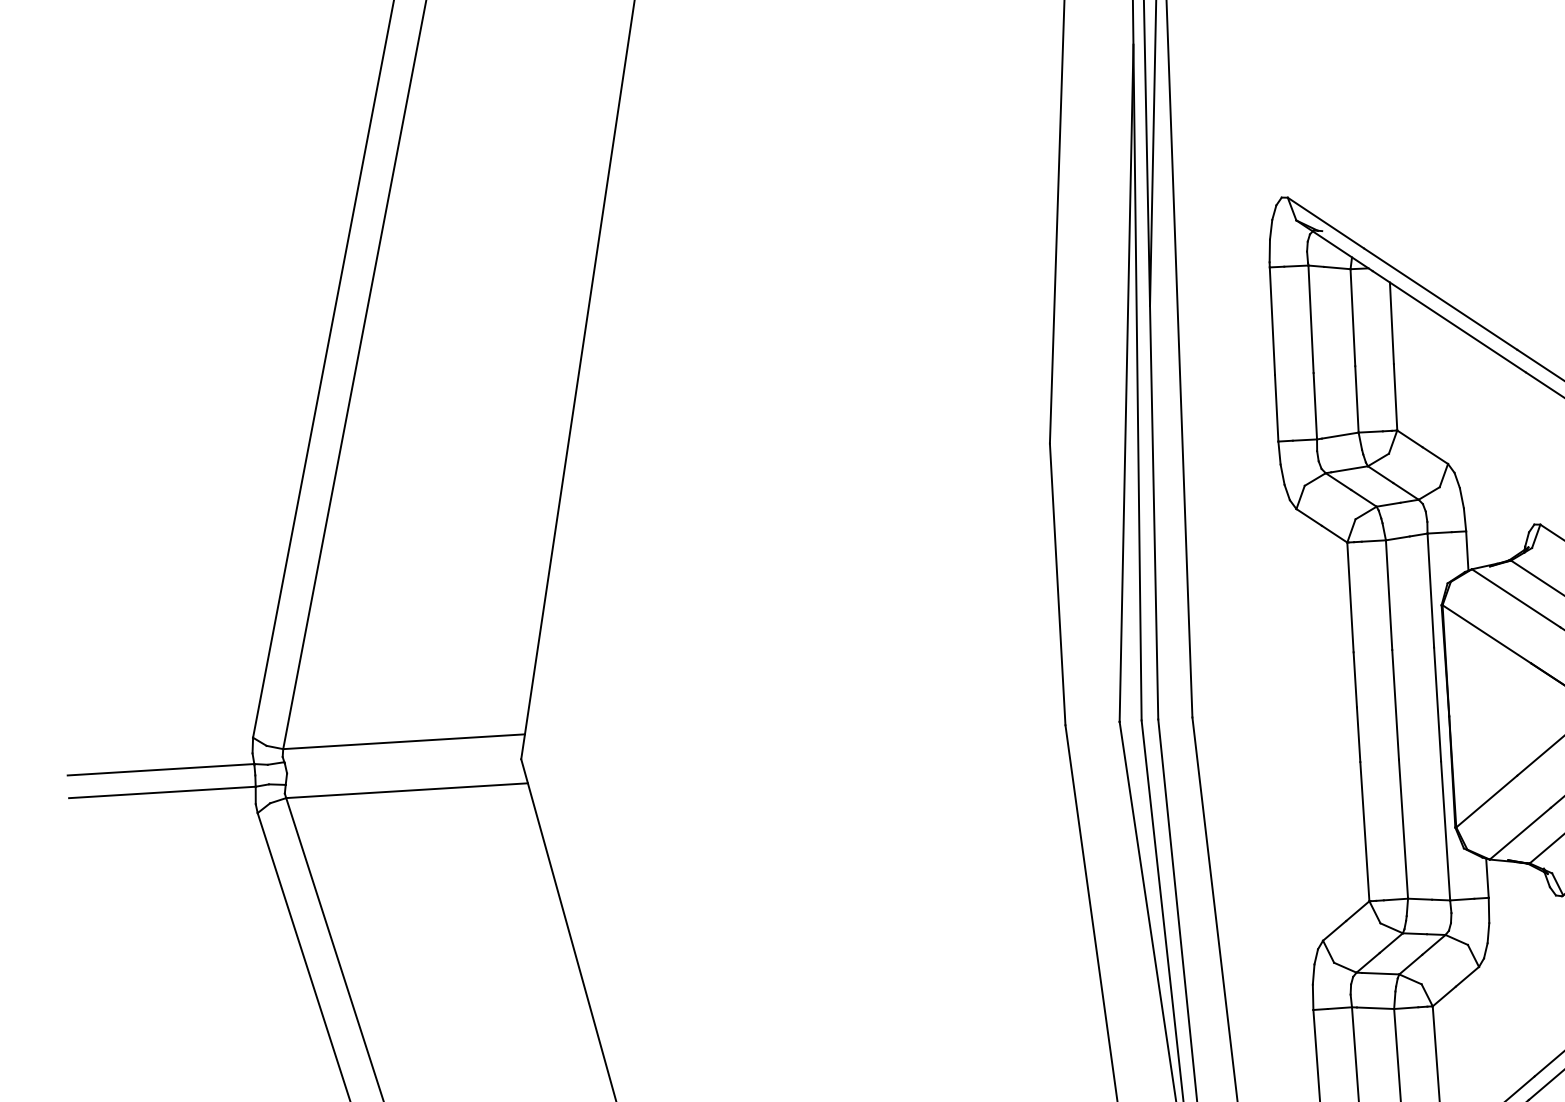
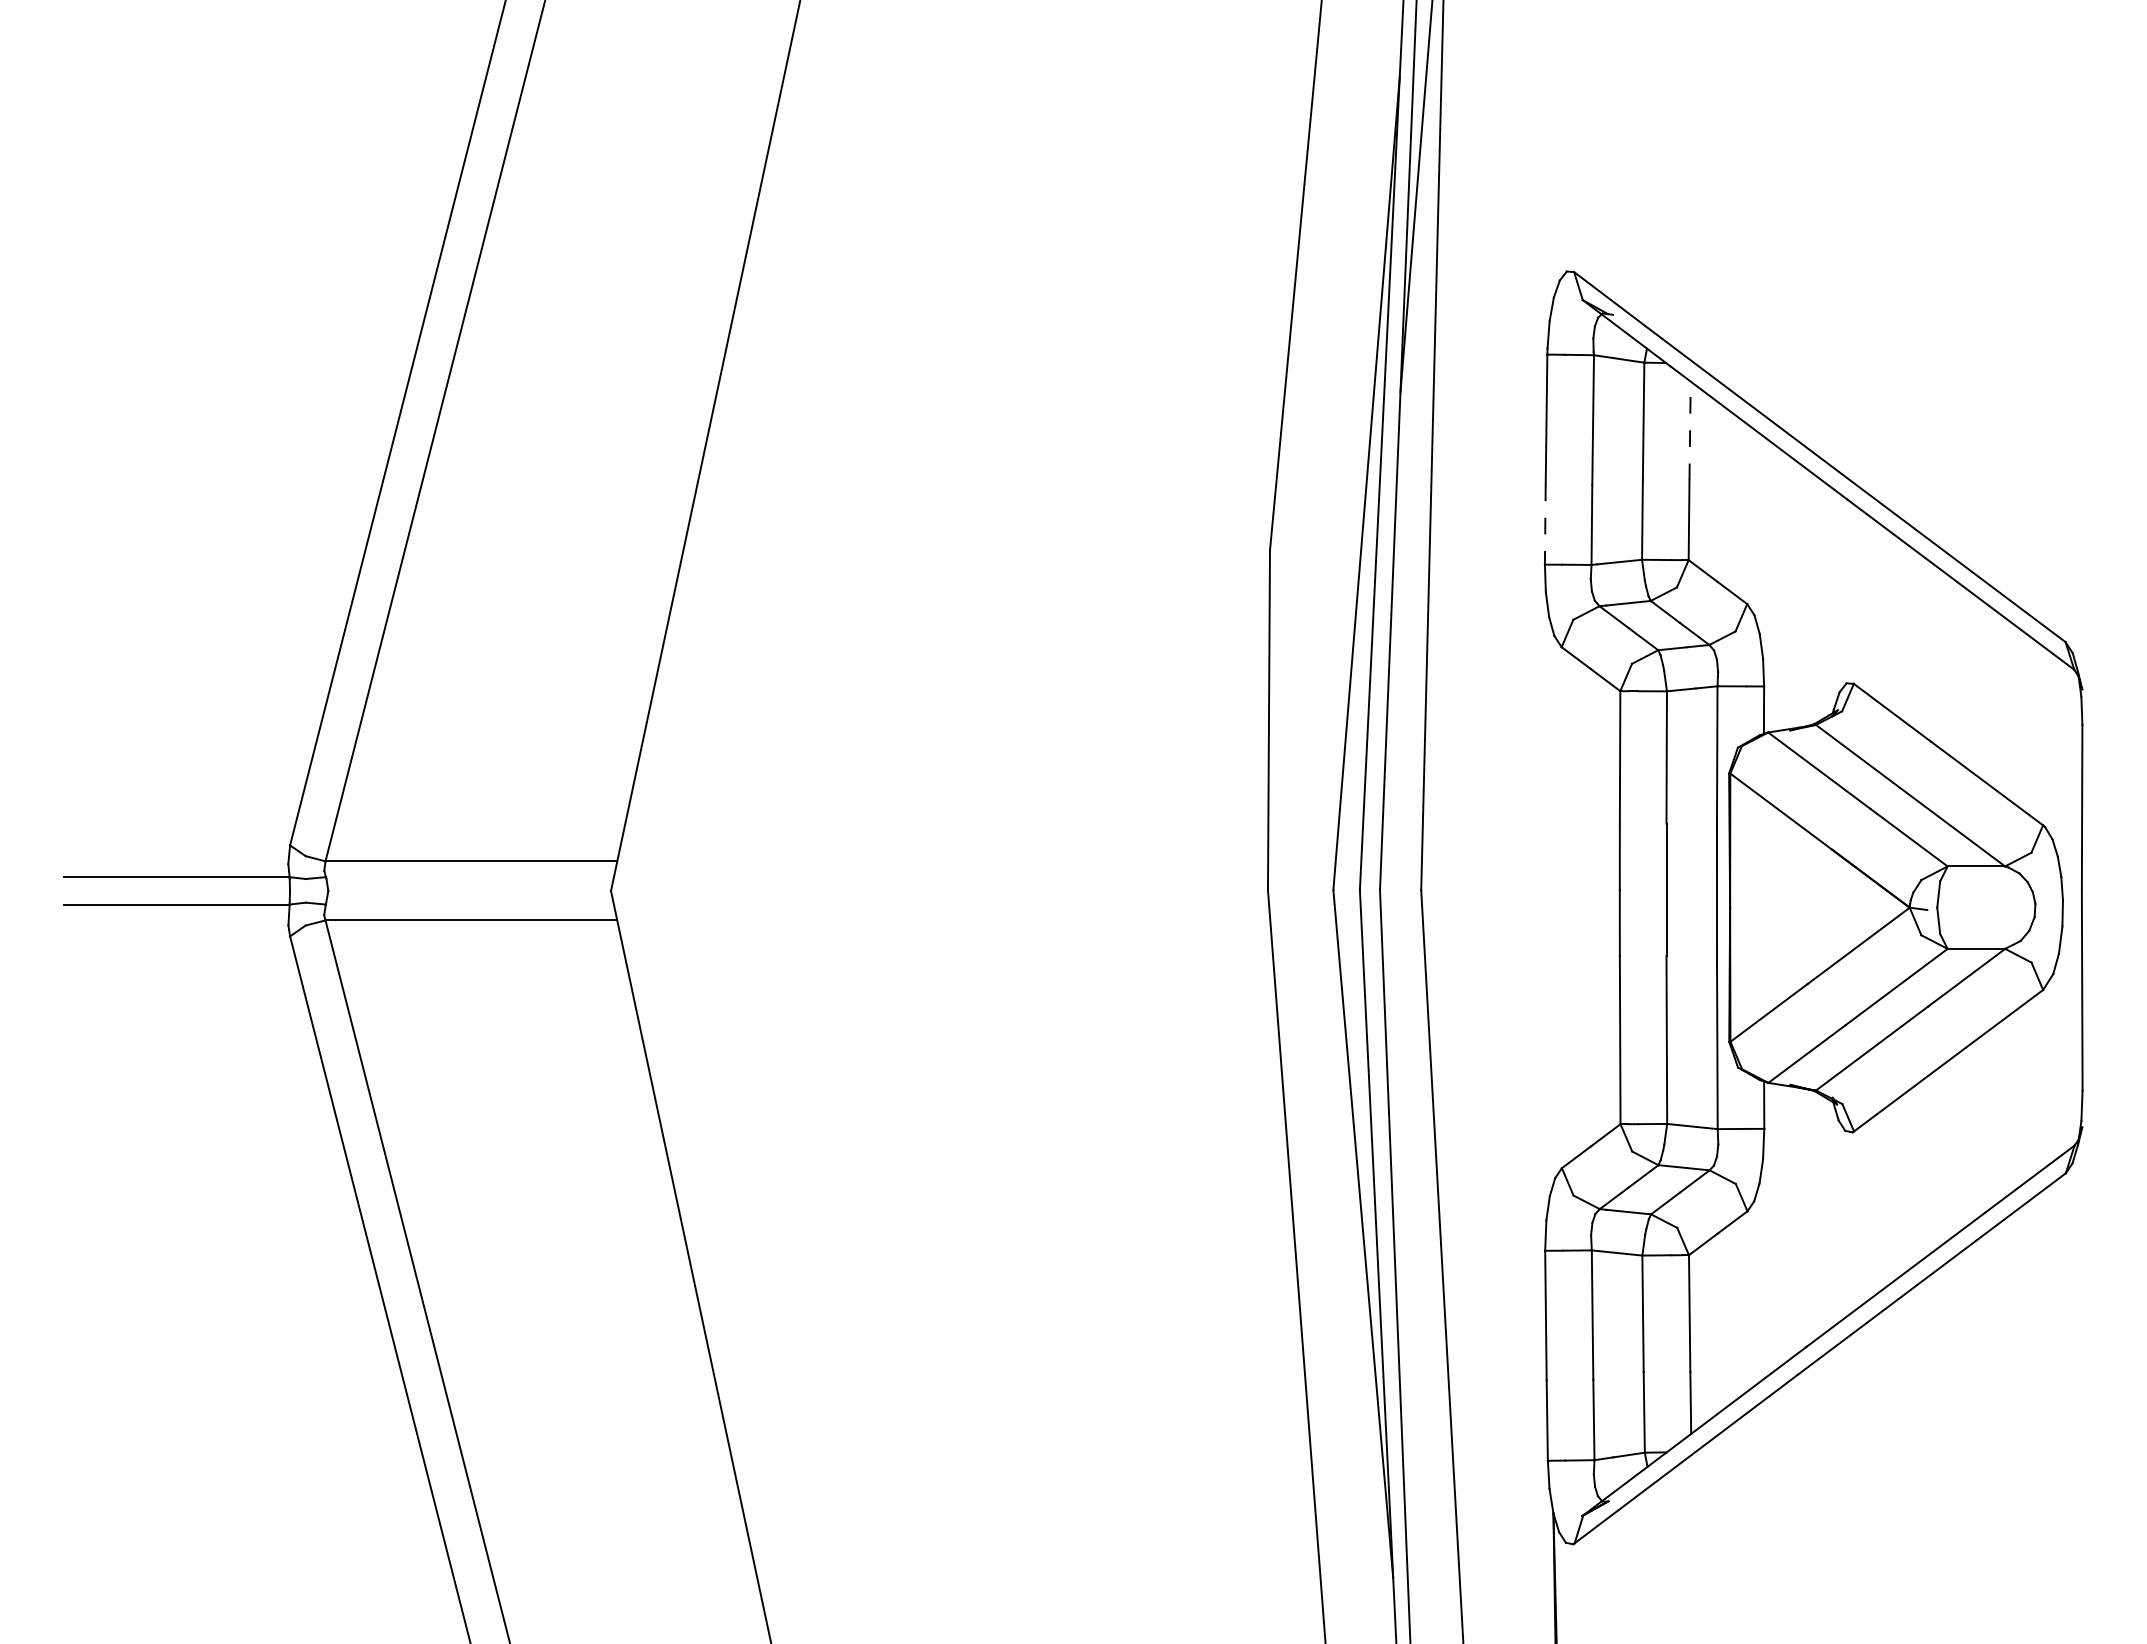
line: (1392, 323) -> (1690, 430), solid -> dashed
line: (1276, 409) -> (1545, 525), solid -> dashed

